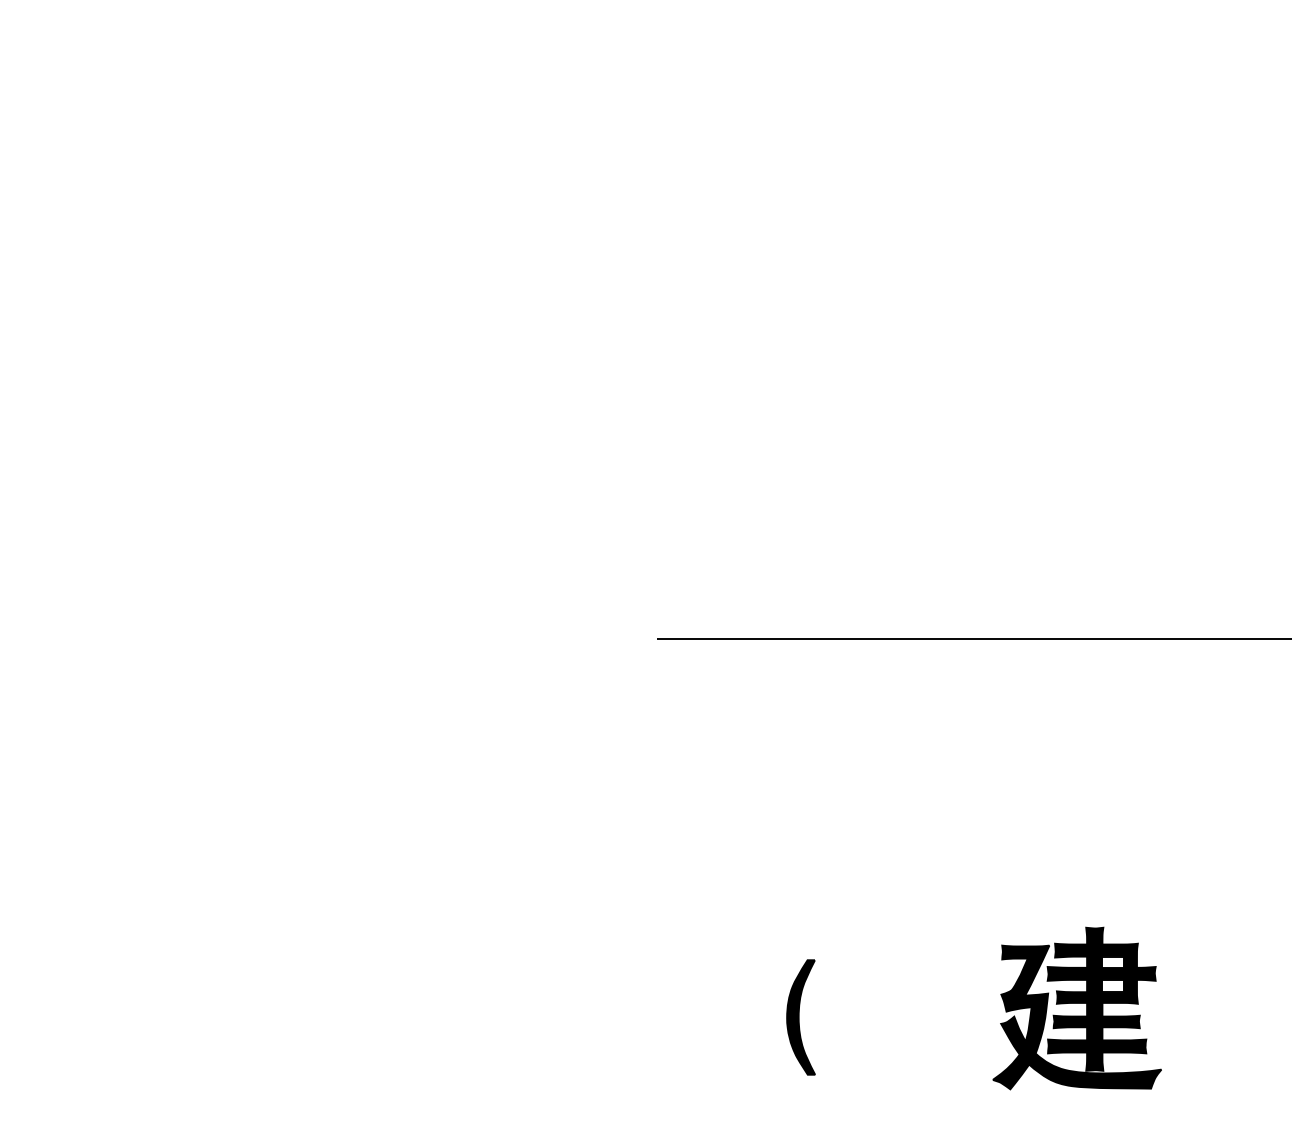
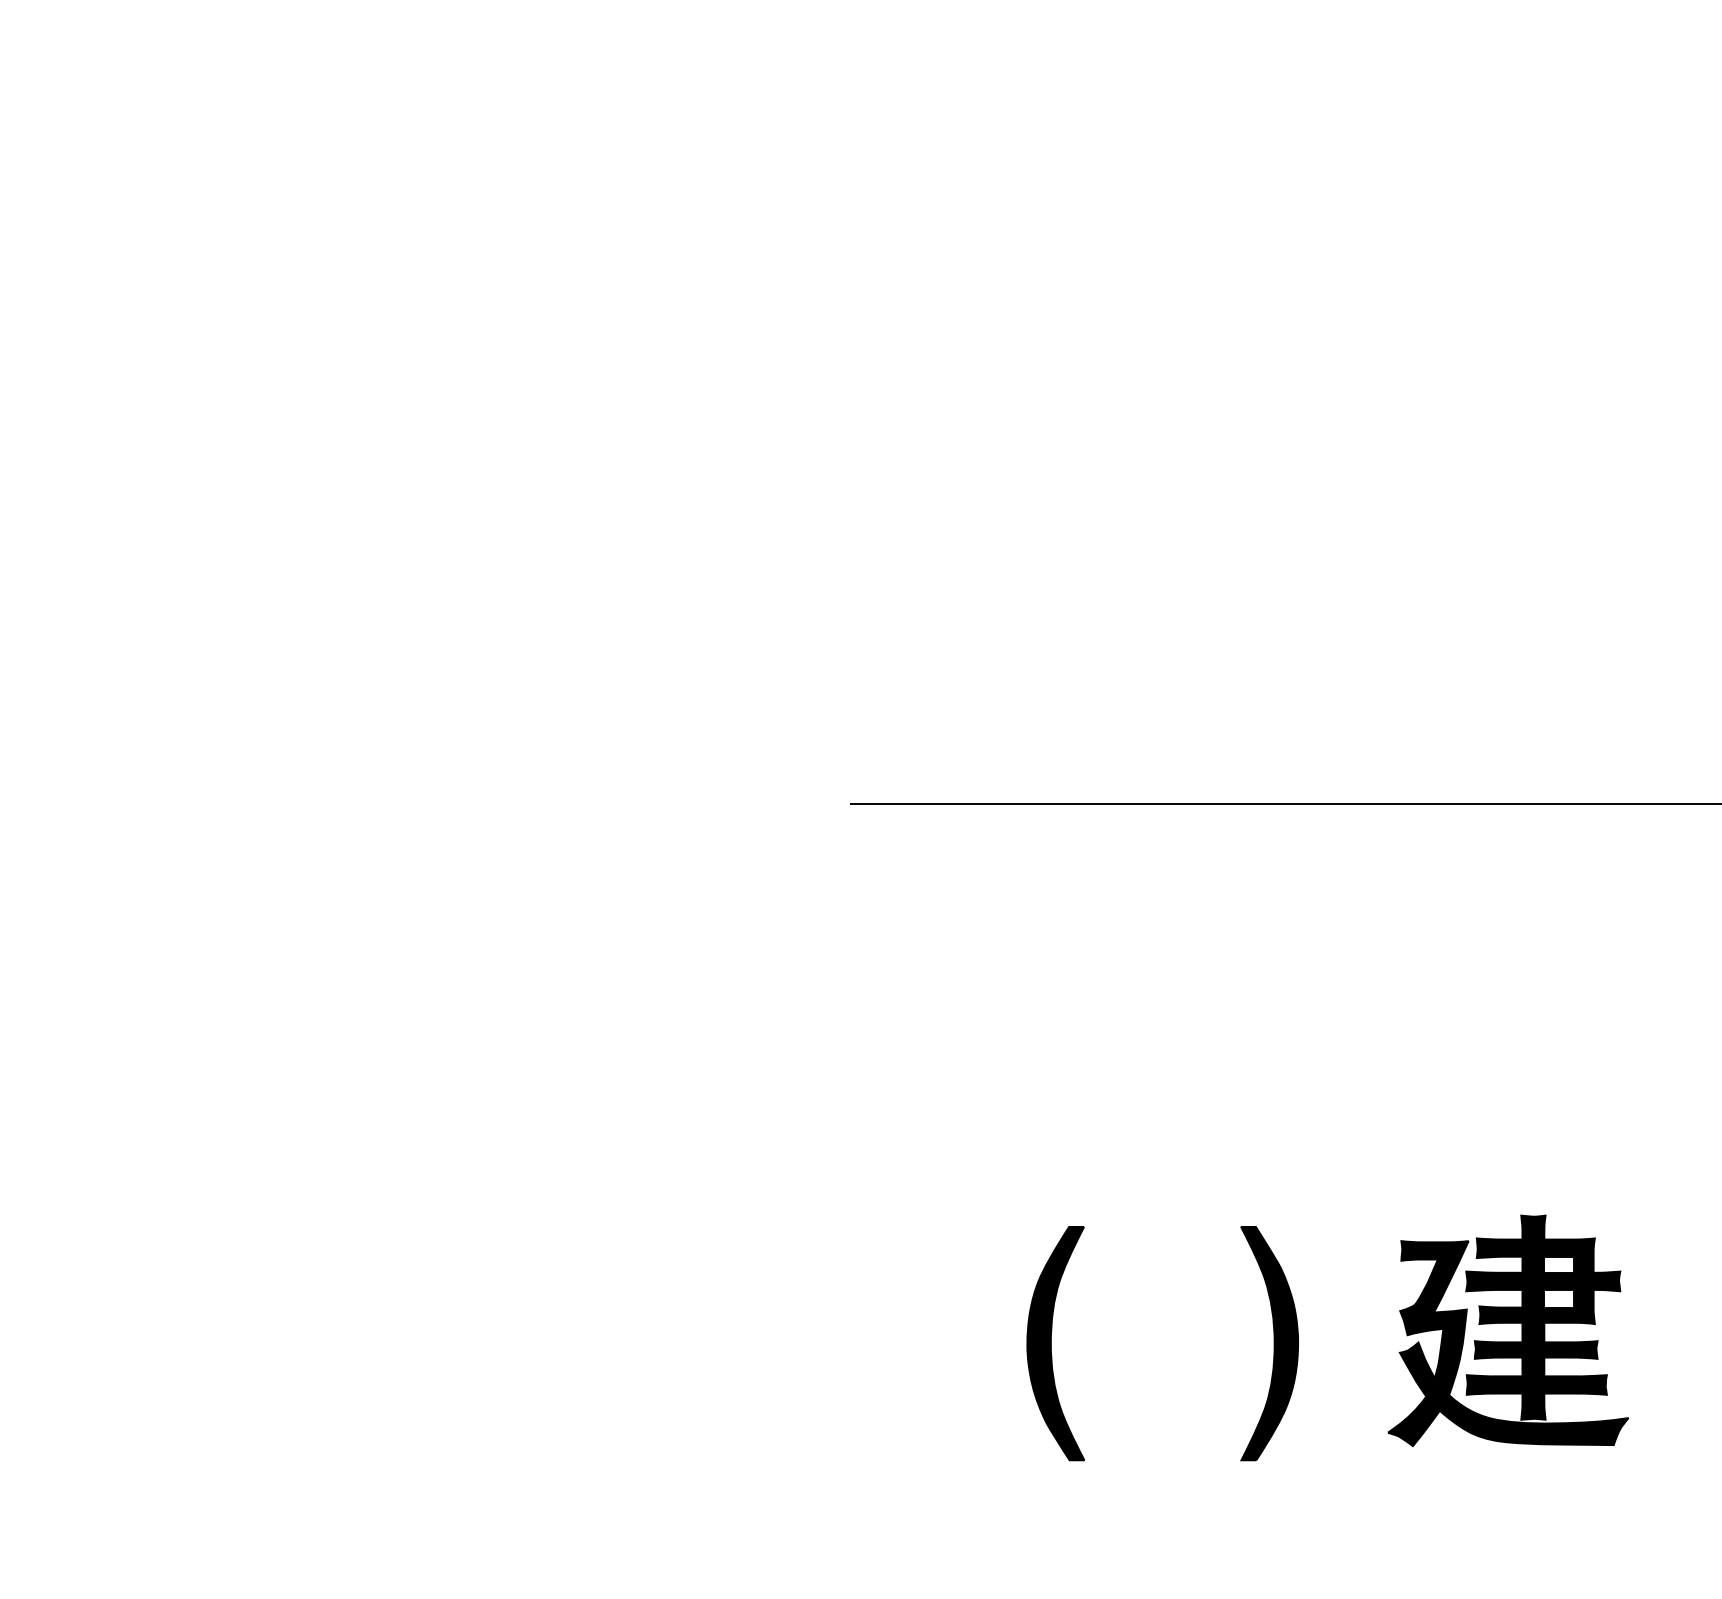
part: (1076, 1008) -> (1507, 1330), moved
part: (800, 1017) -> (1054, 1343), size x1.43
part: (950, 1017) -> (1269, 1343), added

